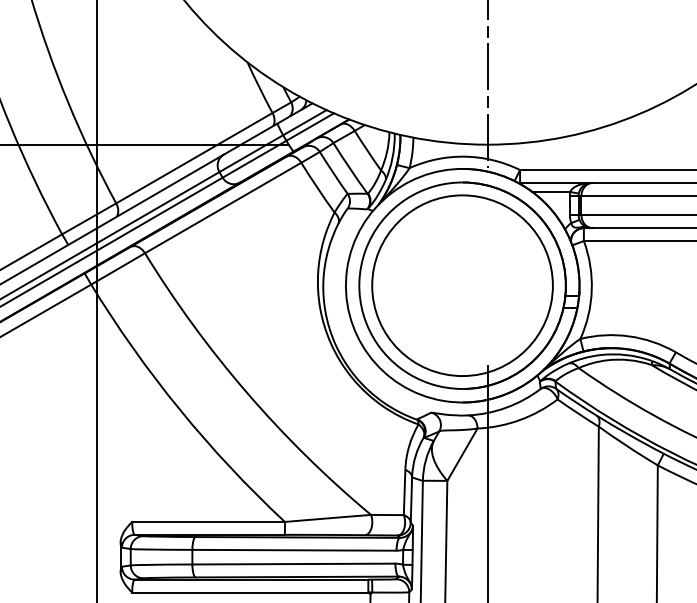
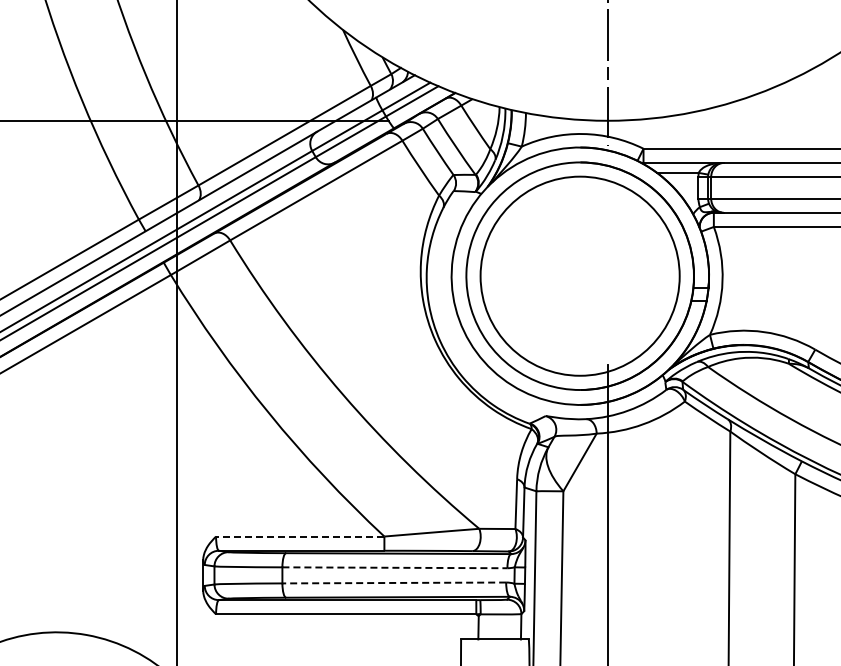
line: (207, 521) -> (299, 536), solid -> dashed
line: (294, 550) -> (394, 567), solid -> dashed
line: (294, 563) -> (394, 582), solid -> dashed

